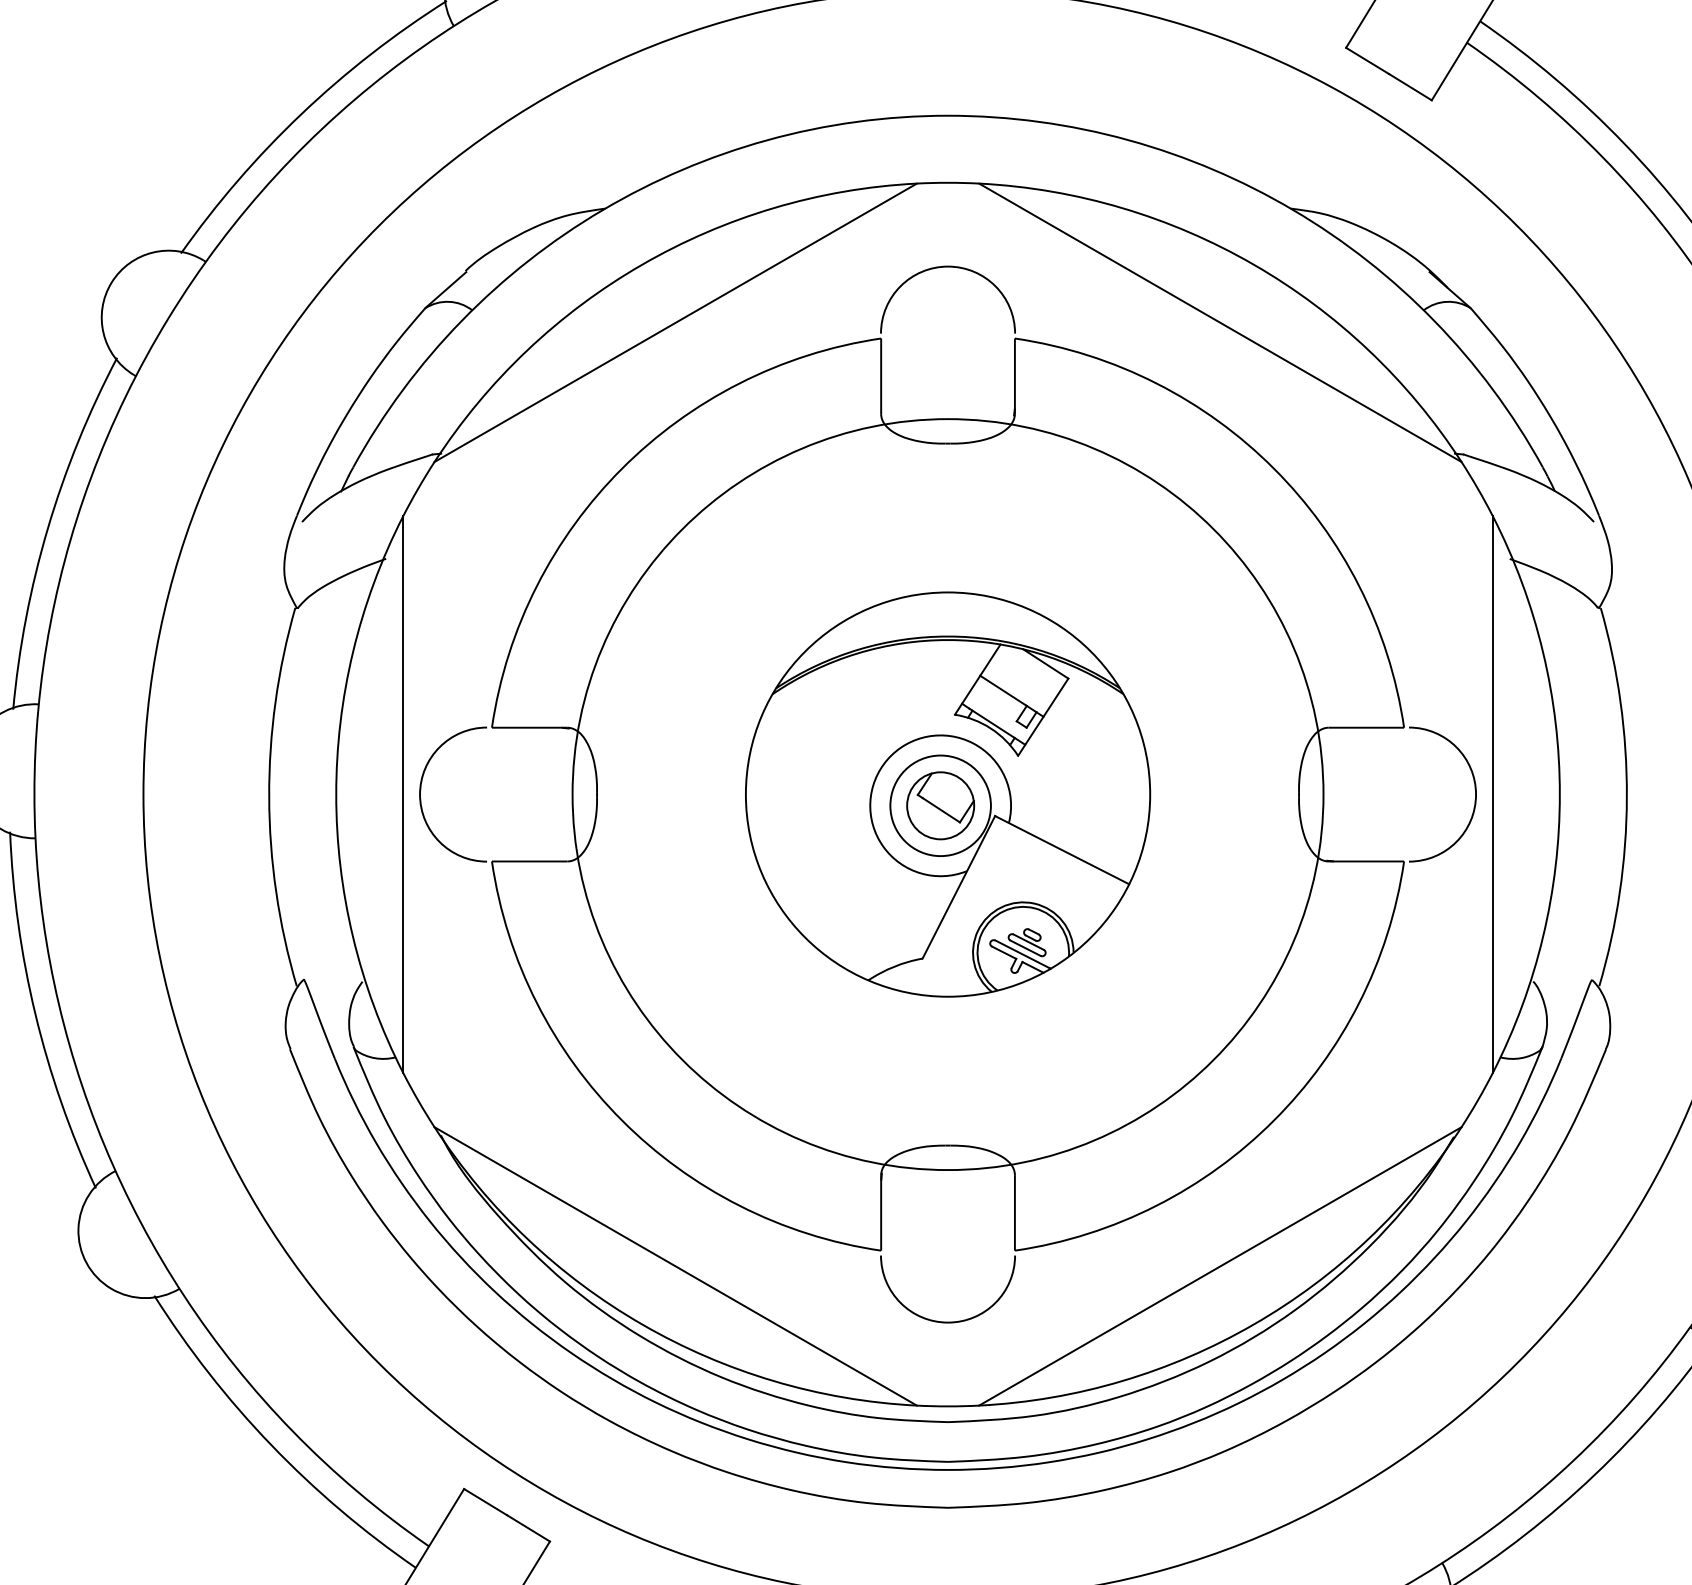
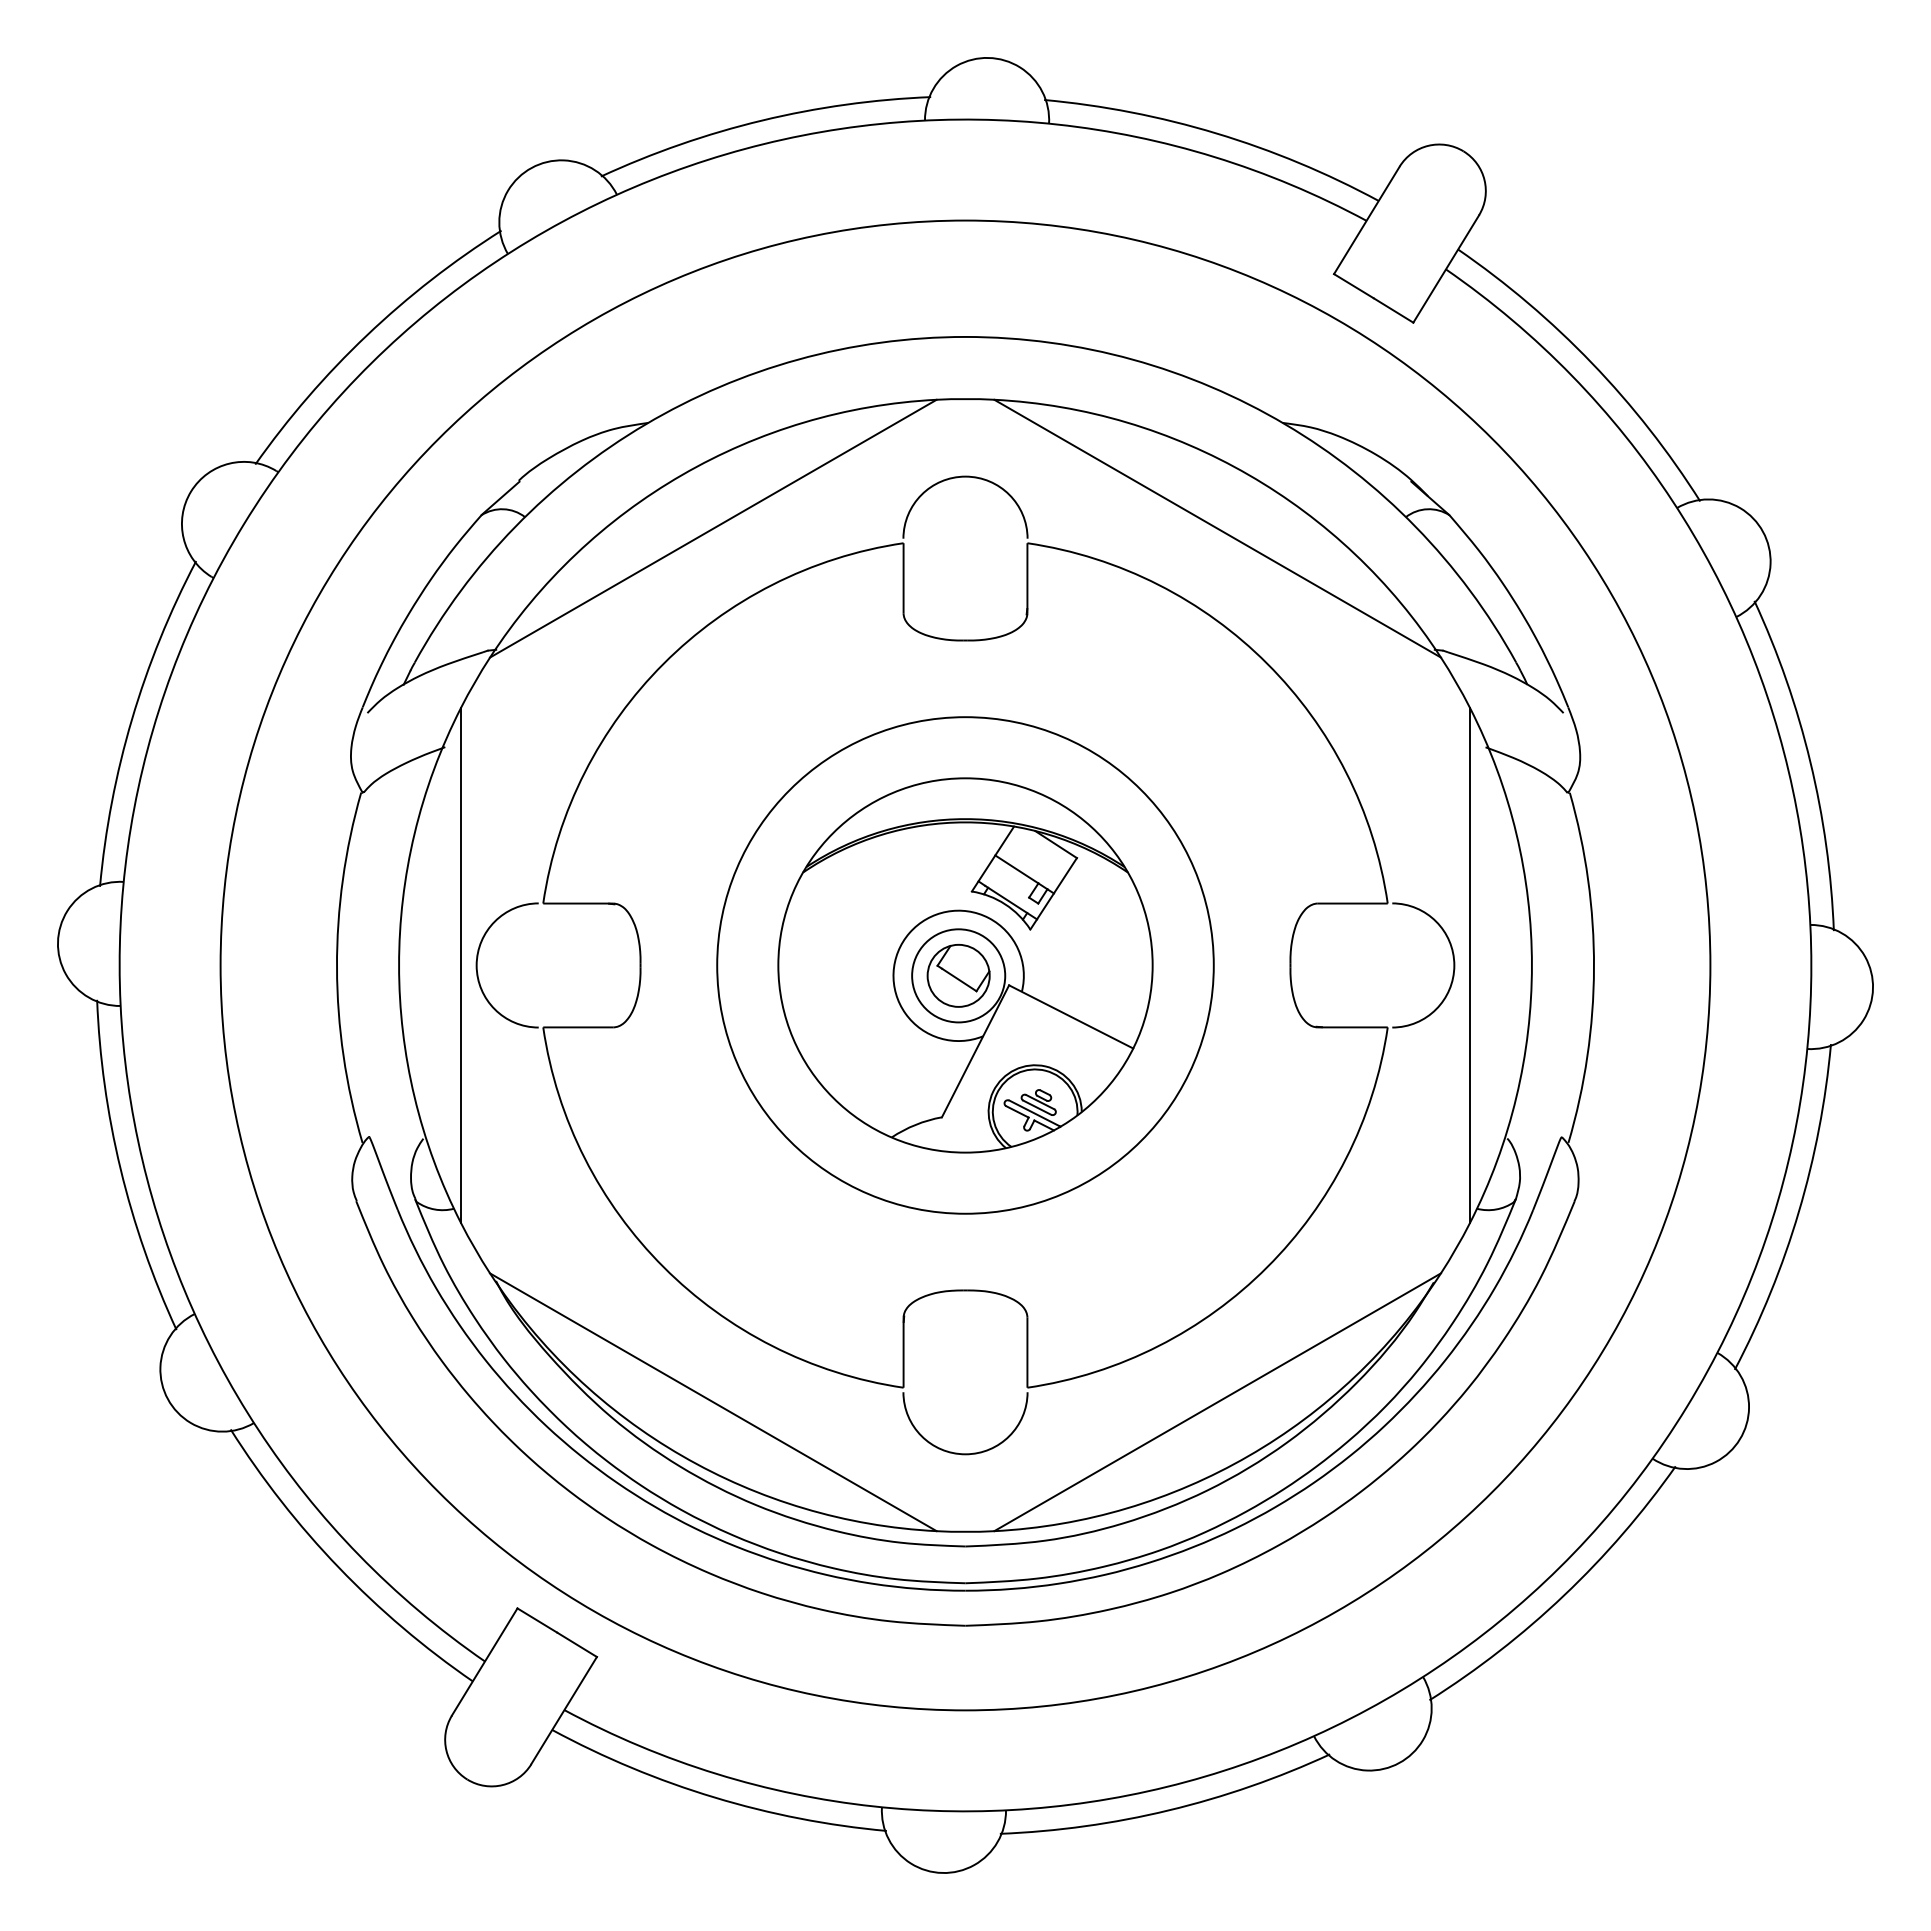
circle: (948, 794) -> (965, 965), size x0.71

